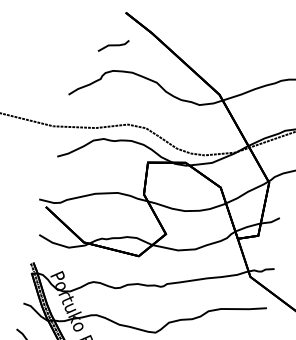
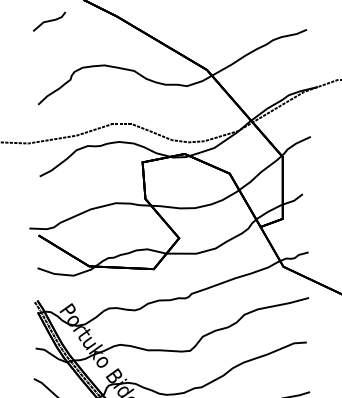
line: (113, 45) -> (49, 21), moved

